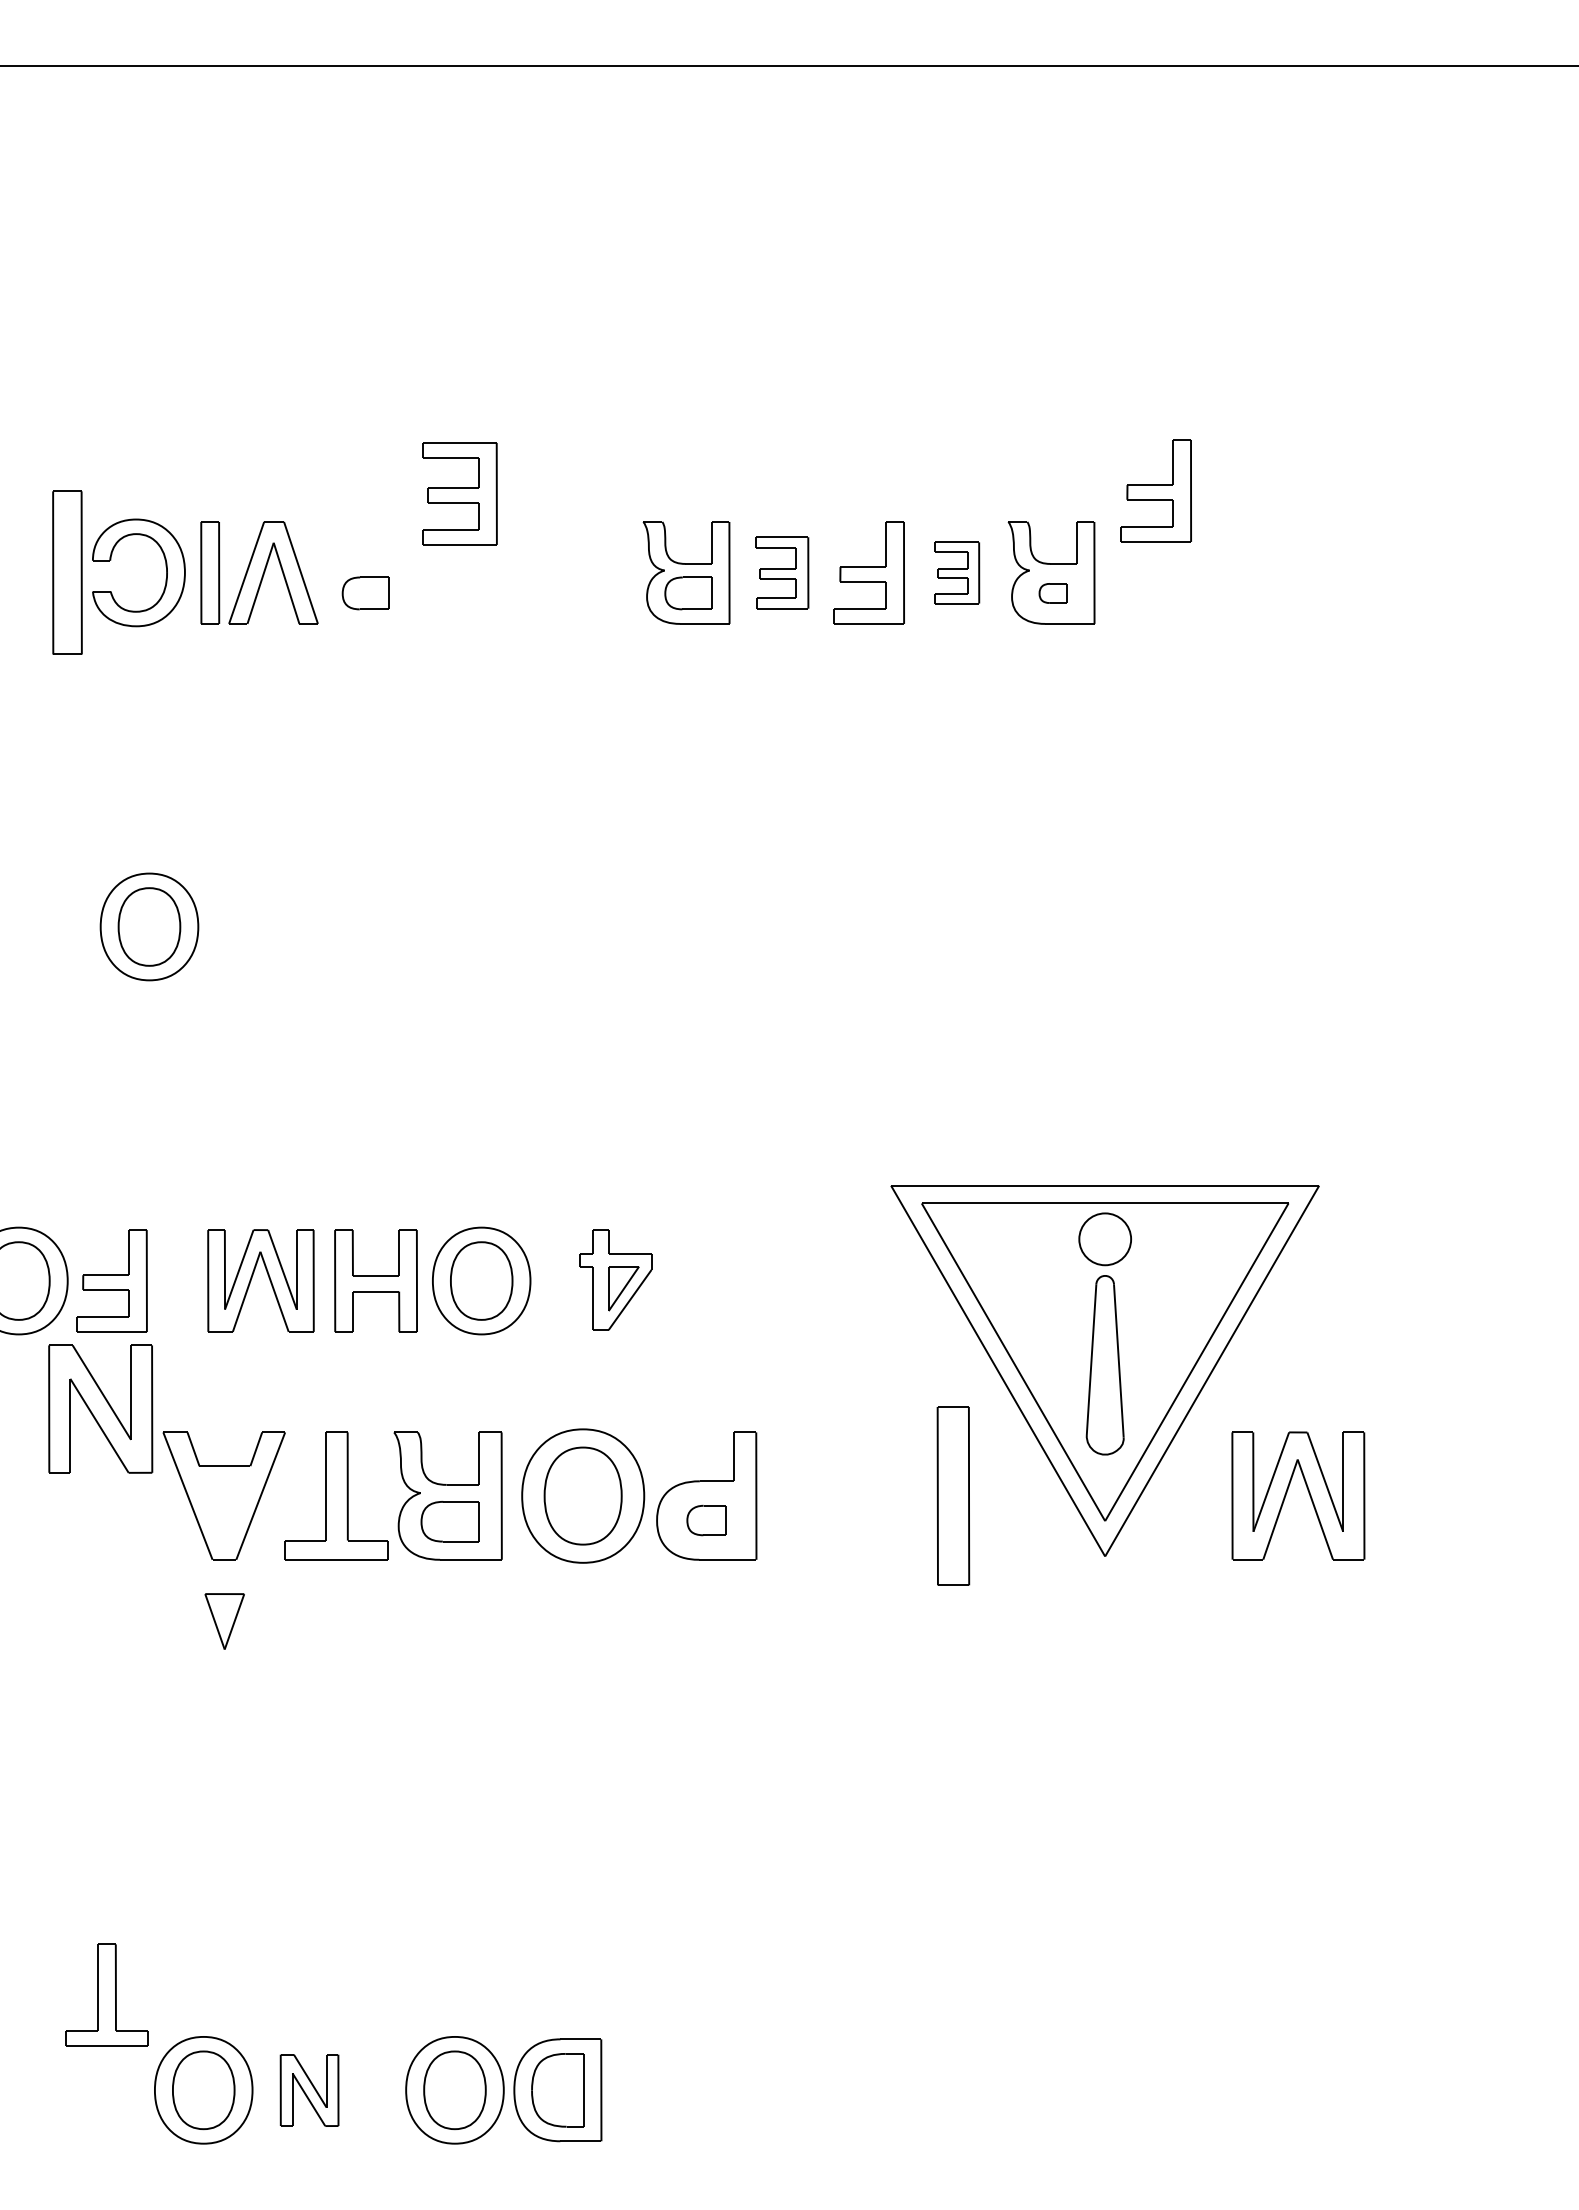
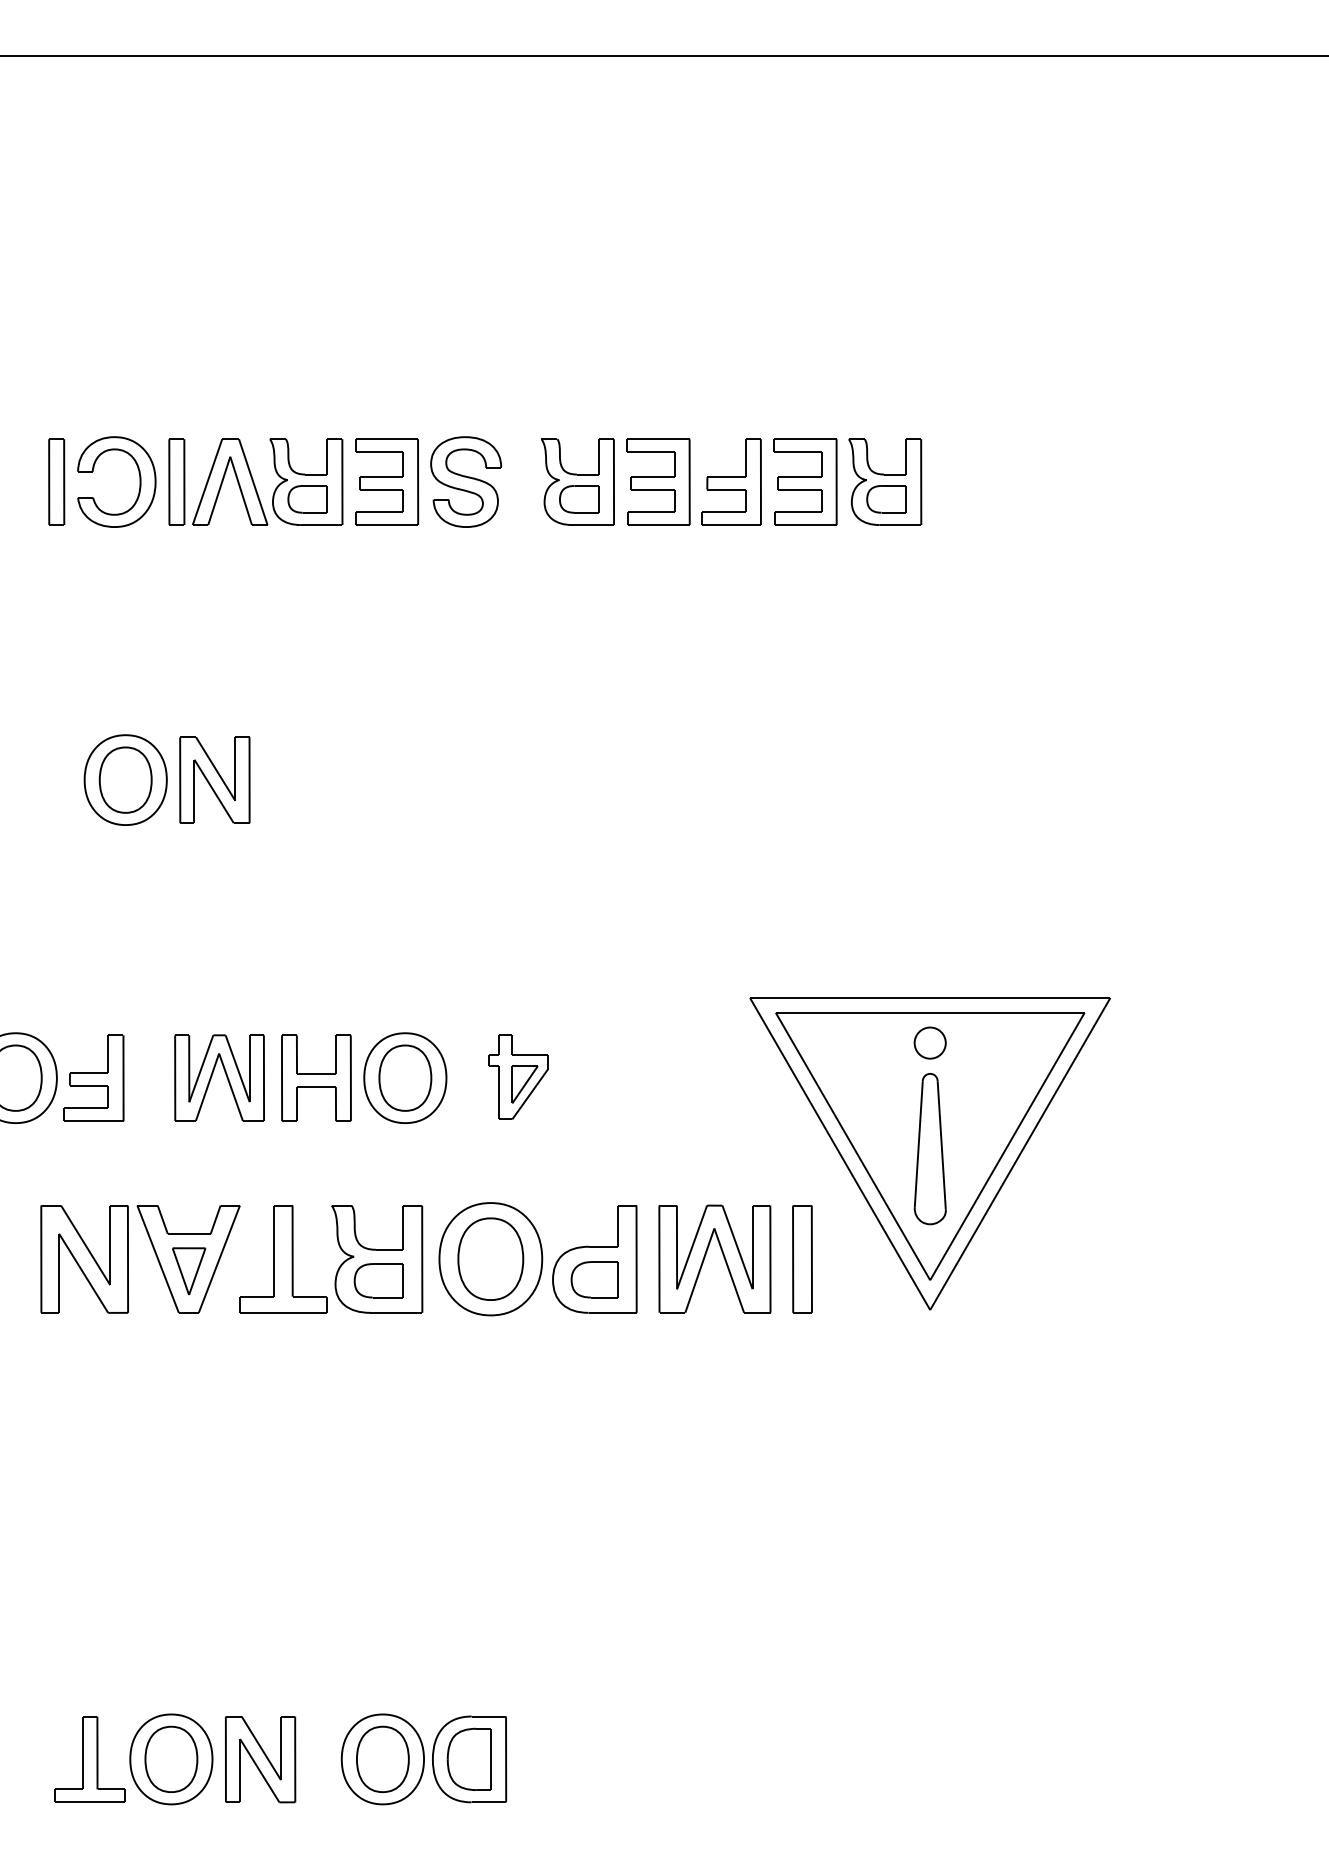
part: (1155, 490) -> (972, 412), removed
part: (459, 493) -> (386, 481), moved
part: (67, 572) -> (56, 481), size x0.62
part: (363, 572) -> (305, 481), added
part: (553, 572) -> (465, 481), added
part: (782, 572) -> (658, 481), size x1.43
part: (956, 572) -> (805, 481), size x1.67
part: (1053, 593) -> (886, 499), size x1.67
part: (255, 926) -> (214, 779), added
part: (1104, 1239) -> (929, 1043), size x0.71
part: (100, 1408) -> (84, 1258), moved
part: (1308, 1493) -> (723, 1257), moved
part: (953, 1495) -> (802, 1258), size x0.71
part: (706, 1520) -> (594, 1279), size x1.43
part: (224, 1621) -> (188, 1271), moved
part: (106, 1994) -> (89, 1758), moved
part: (309, 2090) -> (260, 1759), size x1.43

